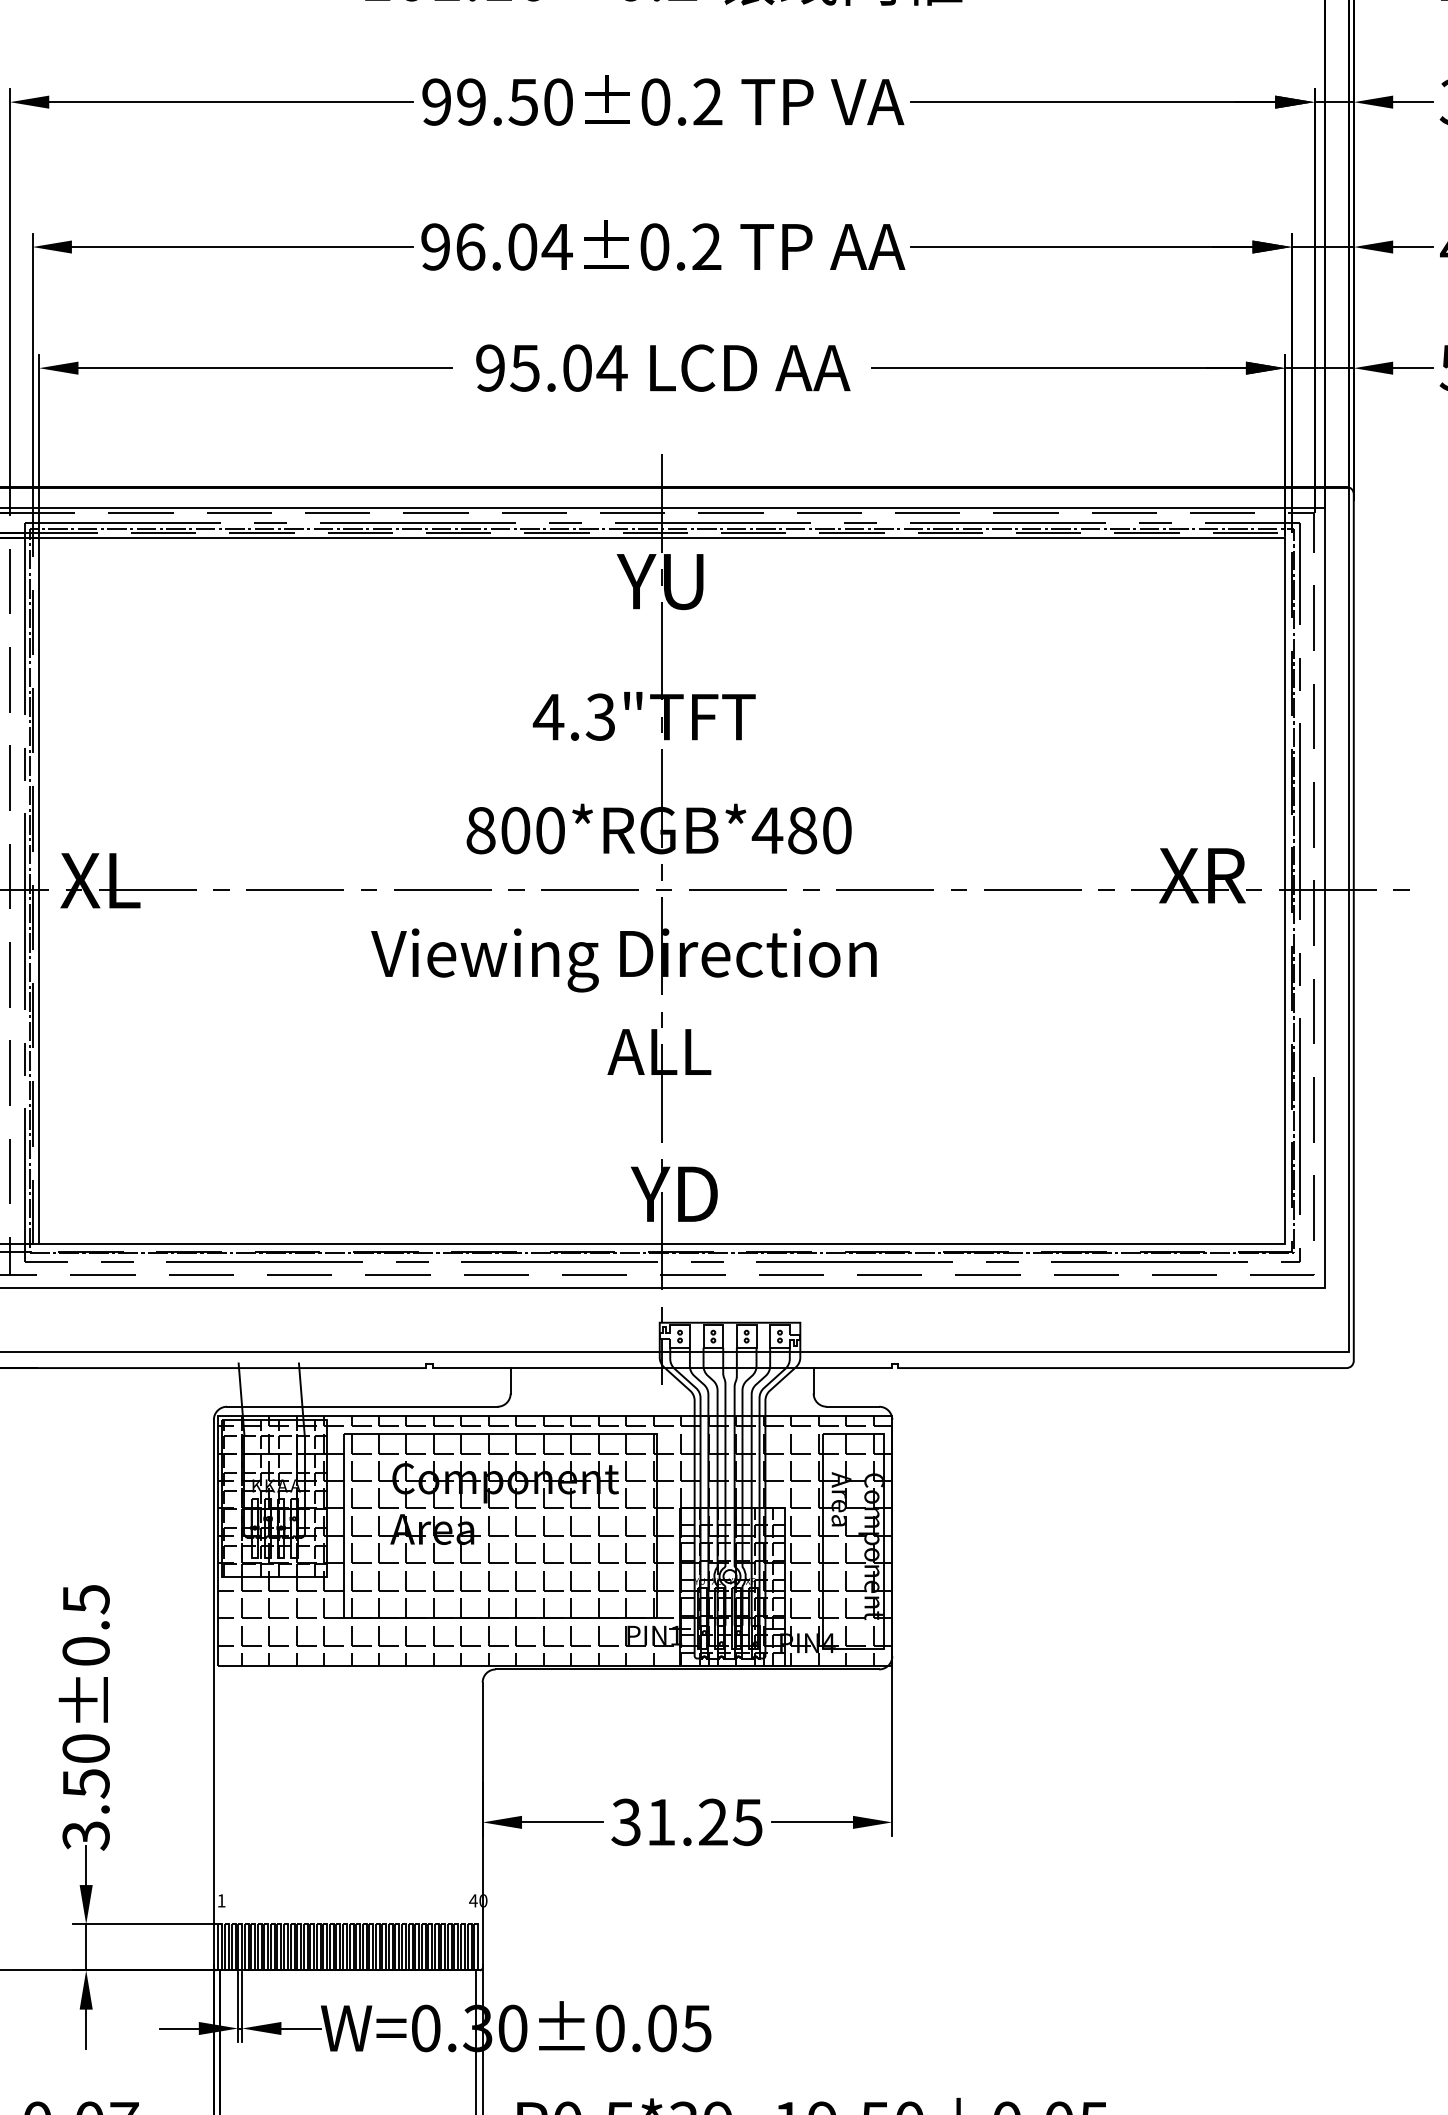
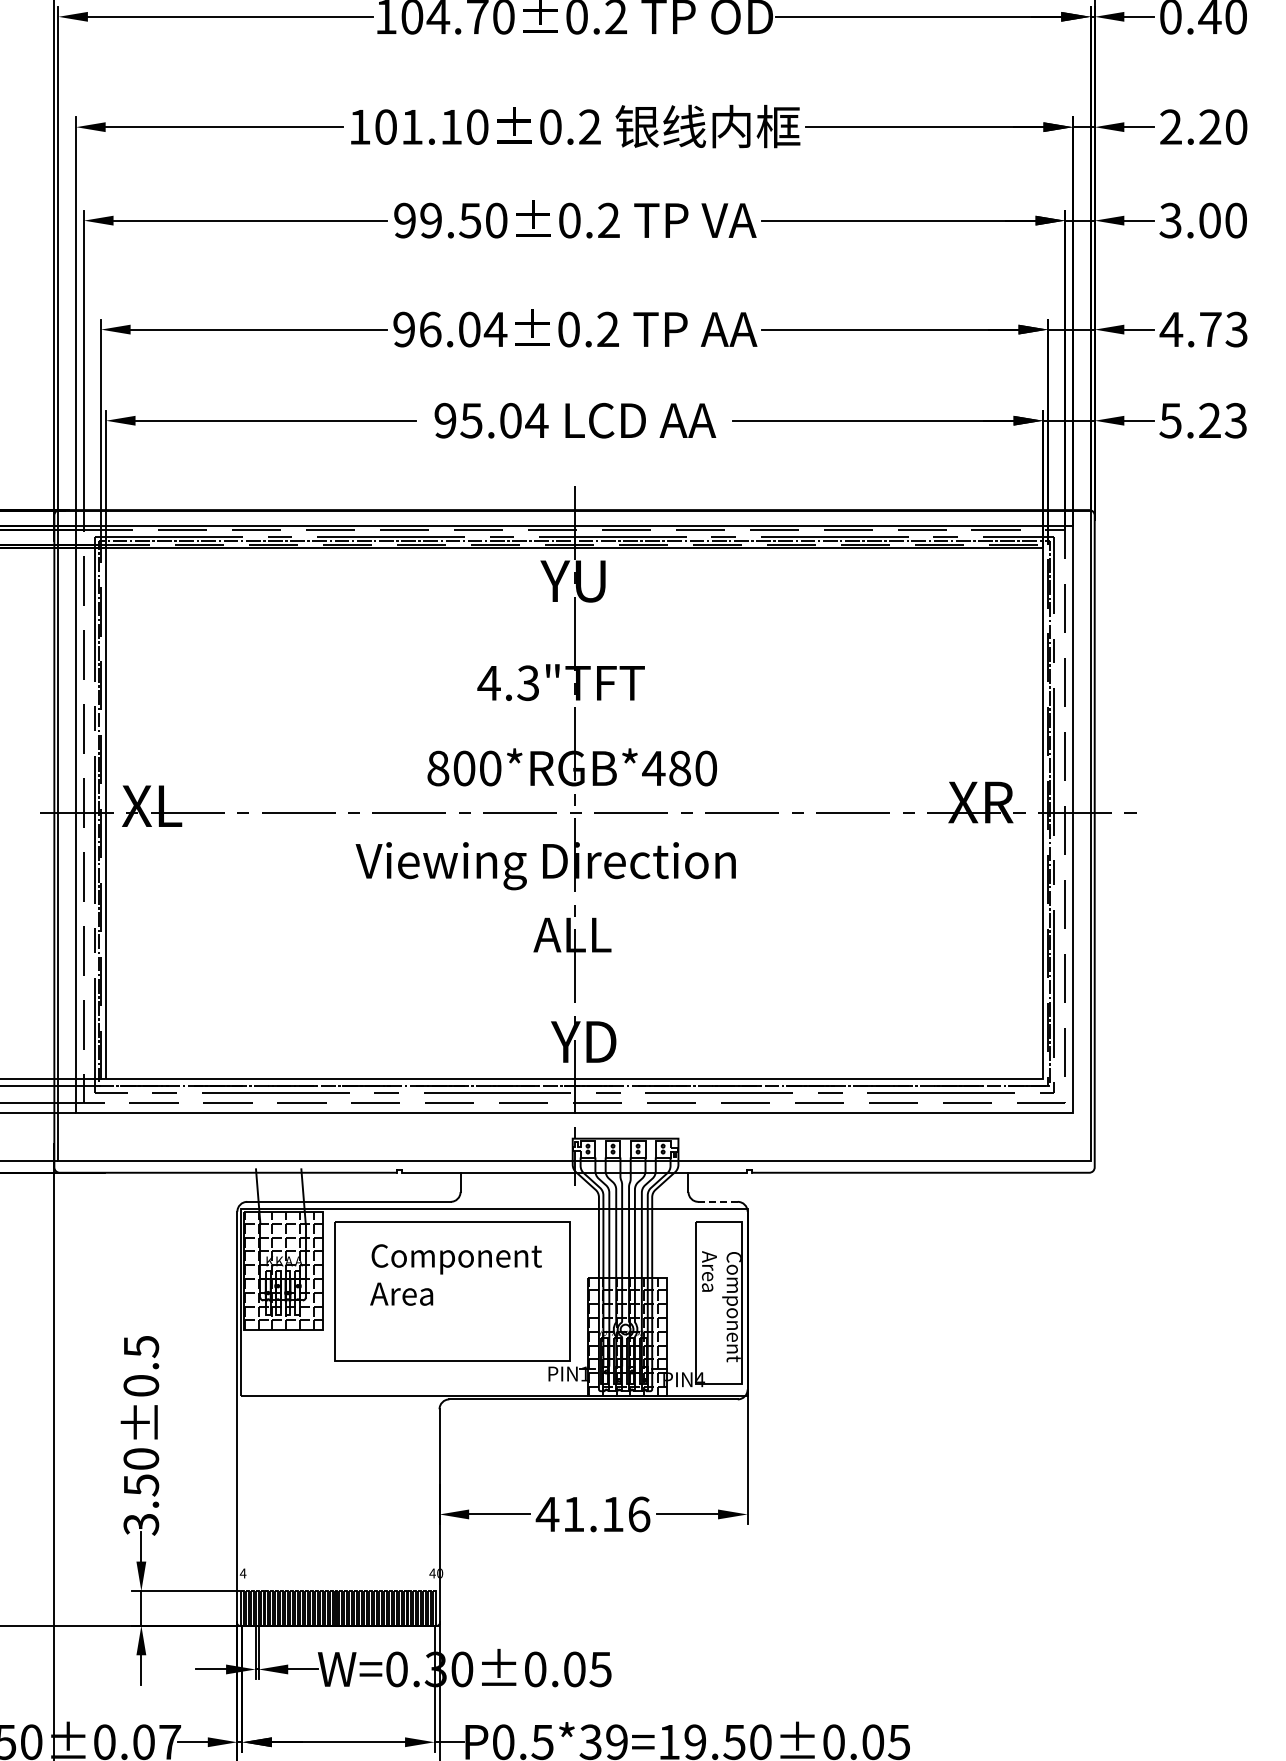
line: (853, 1406) -> (718, 1201), solid -> dashed
hatch: (554, 1540) -> (493, 1302), removed
text: (686, 1822) -> (592, 1514), 31.25 -> 41.16
text: (220, 1900) -> (242, 1573), 1 -> 4

